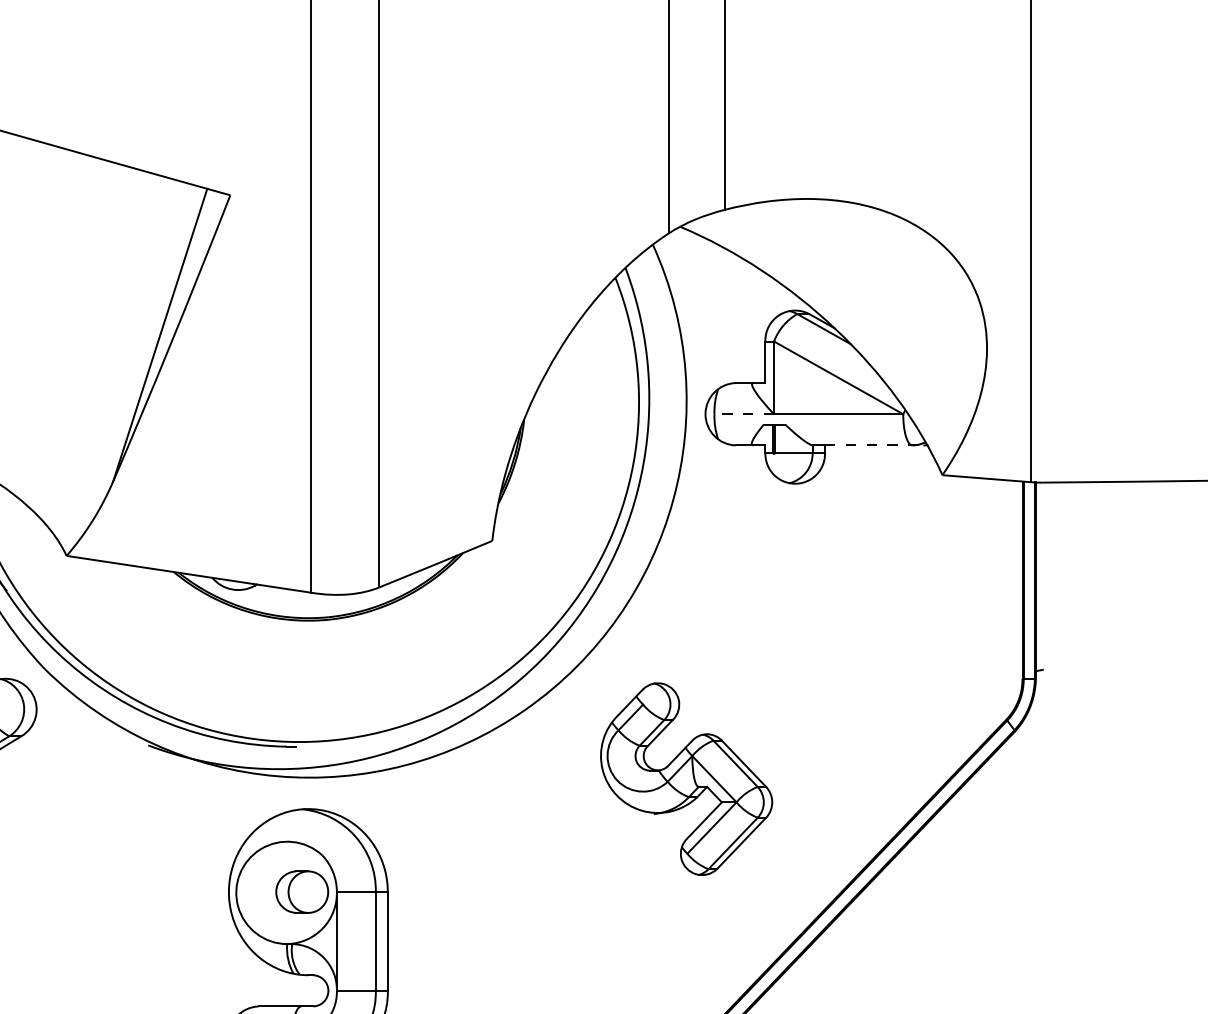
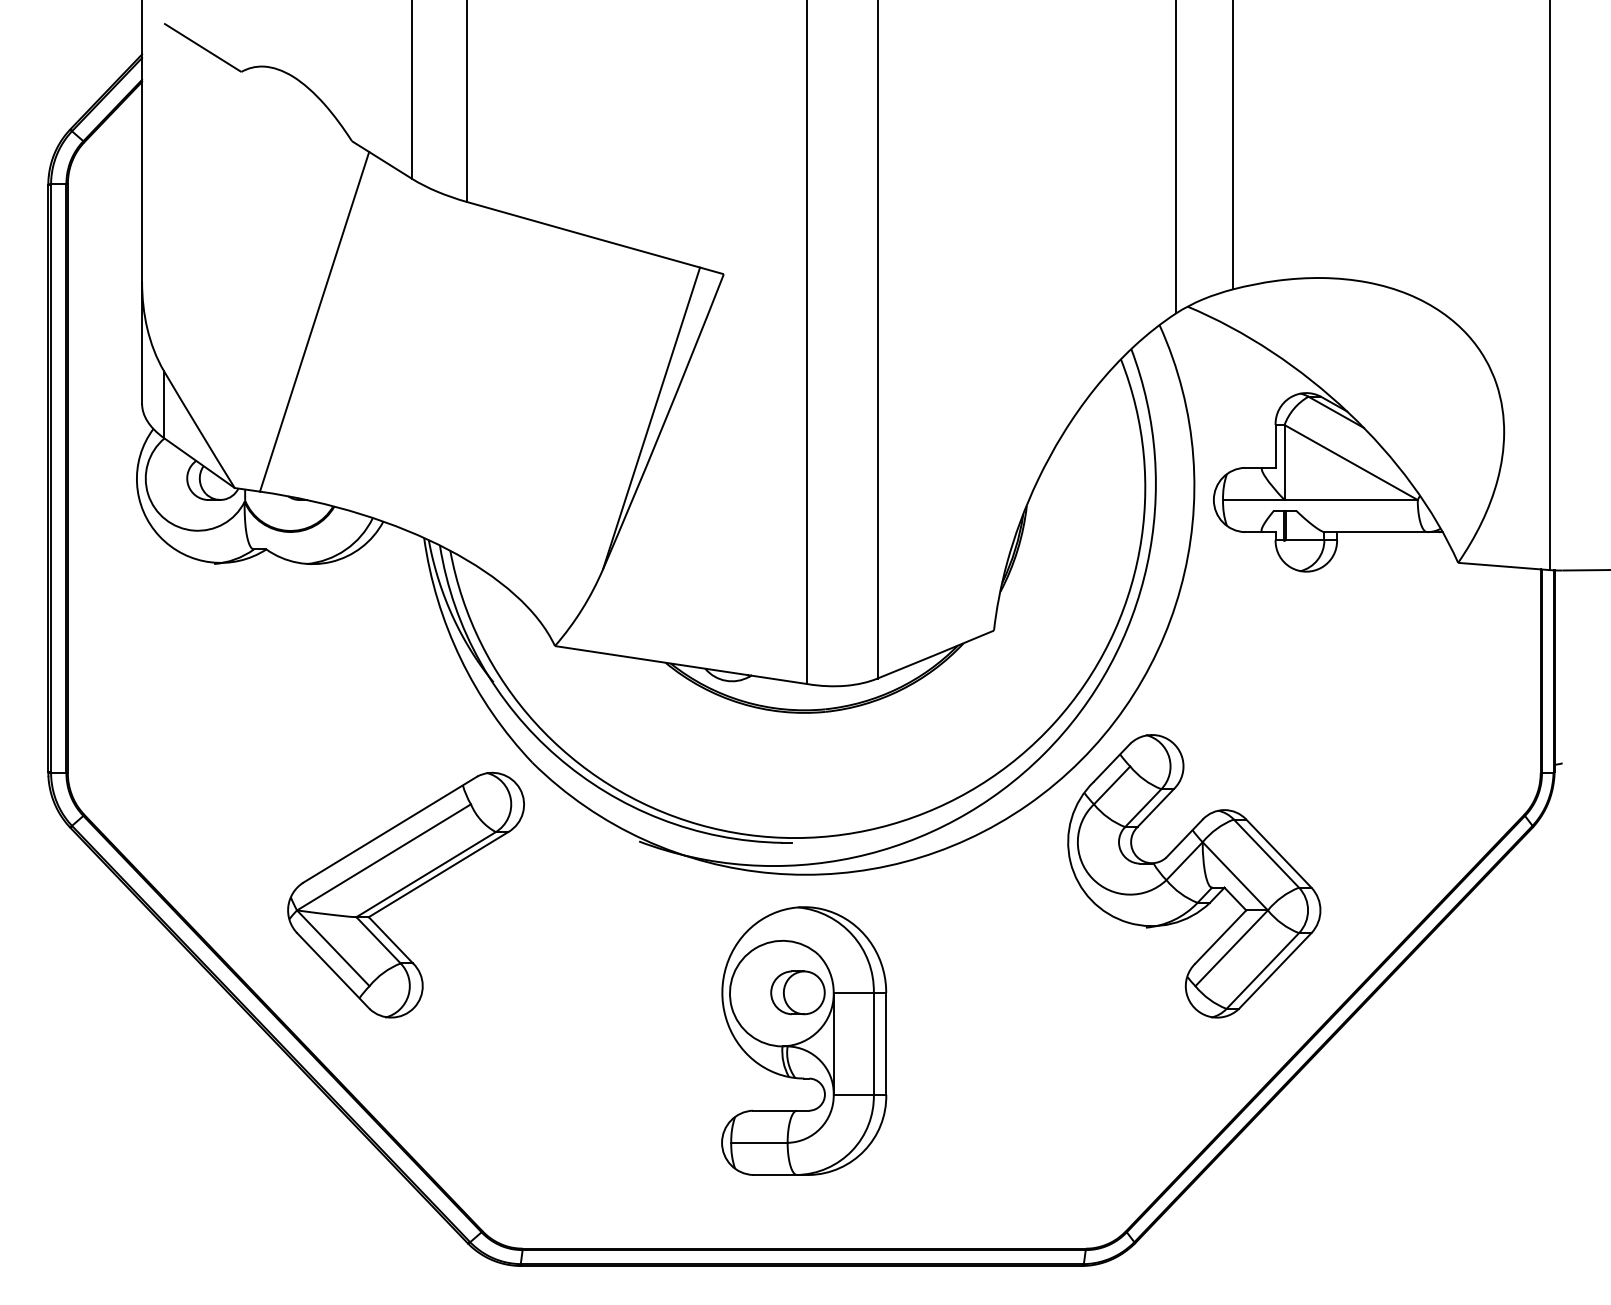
line: (743, 414) -> (1253, 500), dashed -> solid
line: (874, 445) -> (1388, 532), dashed -> solid
part: (686, 779) -> (1194, 876), size x1.43

